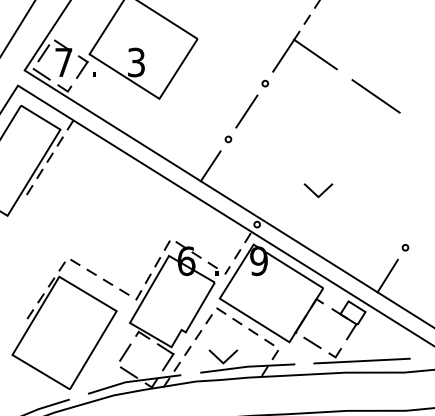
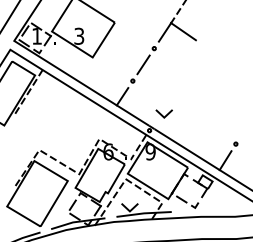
text: (62, 62) -> (36, 36), 7 -> 1
line: (375, 95) -> (218, 55), removed
line: (315, 191) -> (162, 114), moved
line: (361, 360) -> (210, 209), removed

